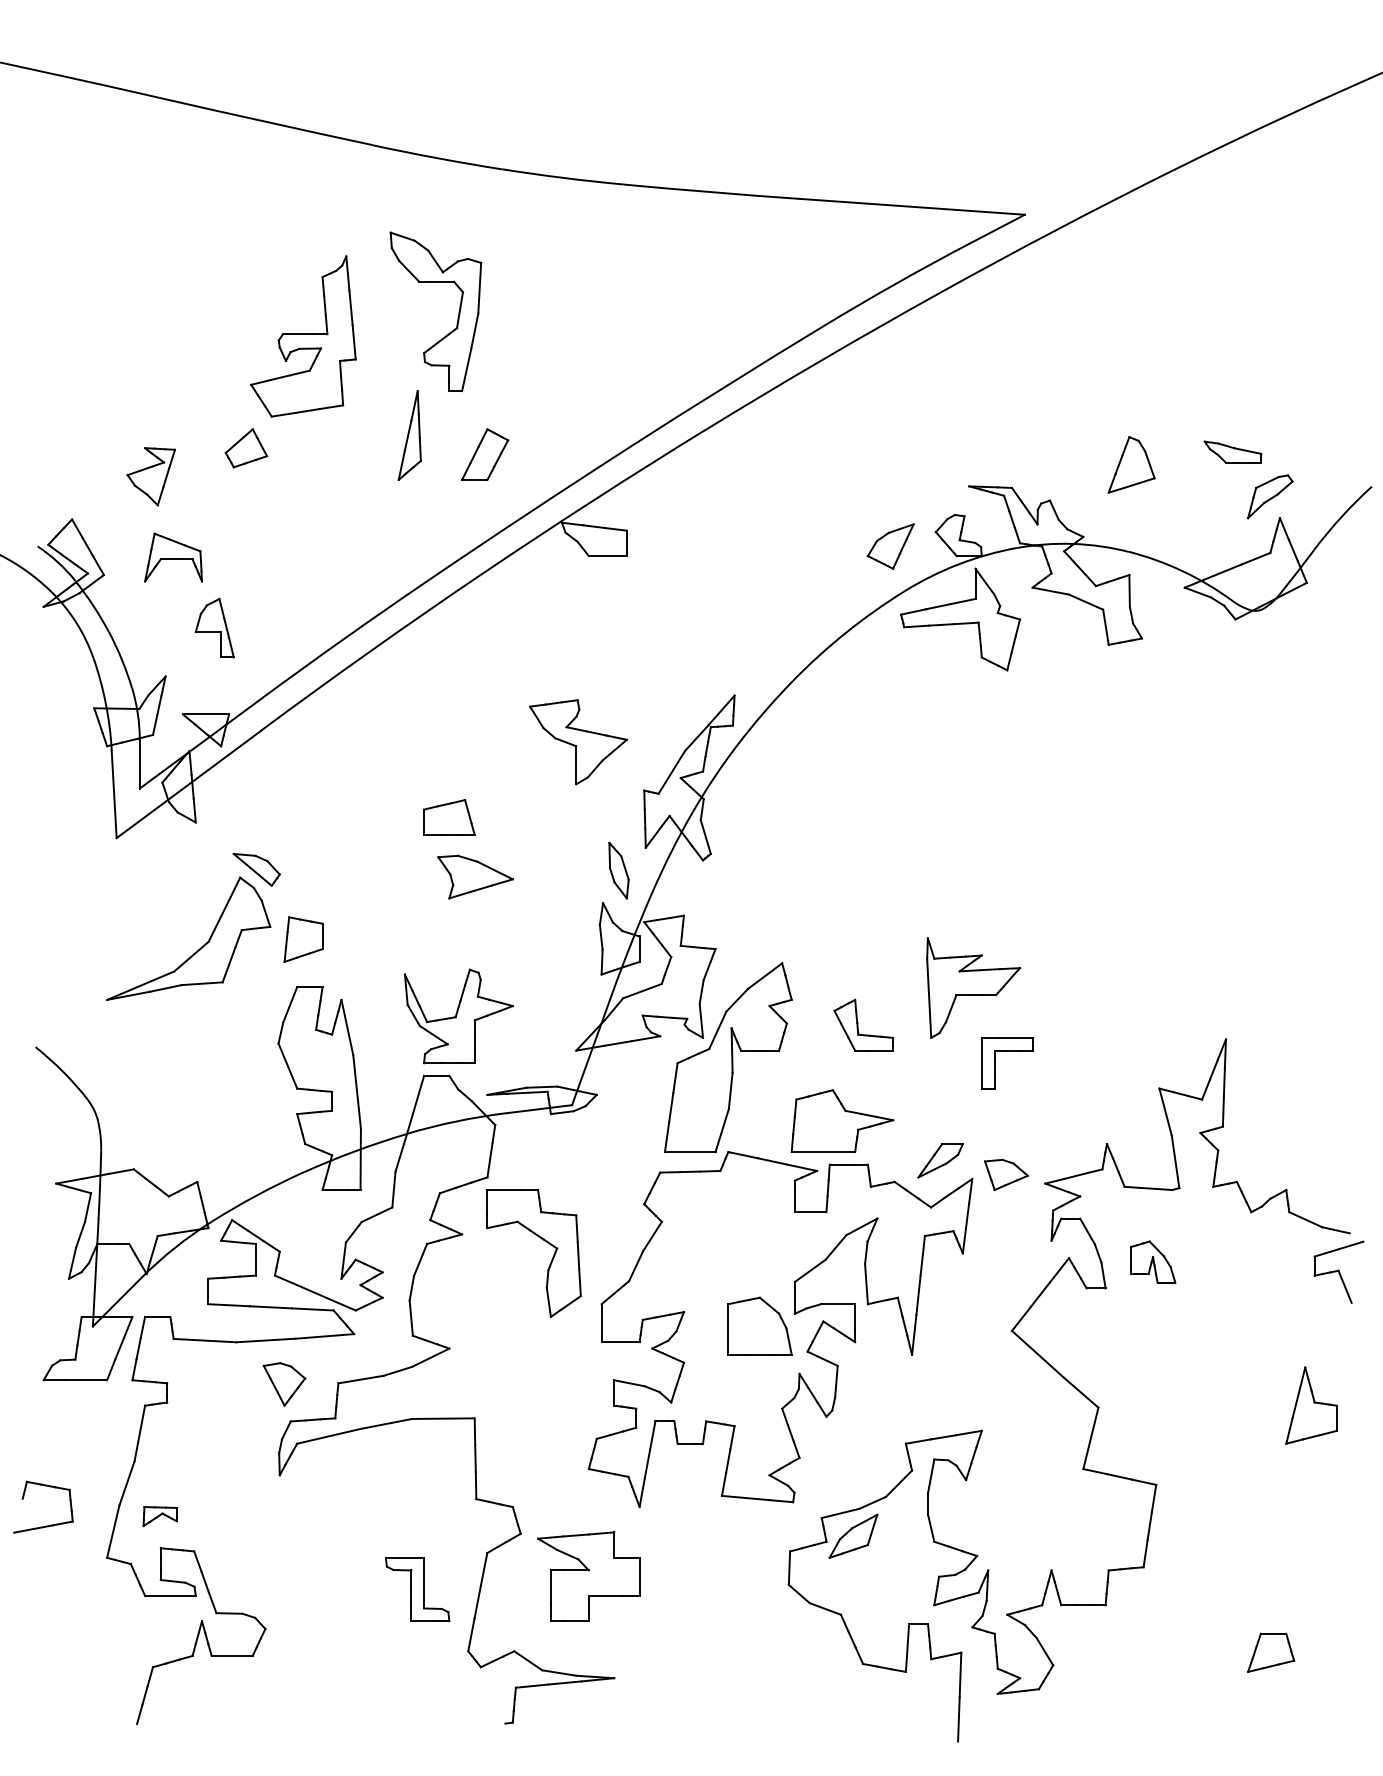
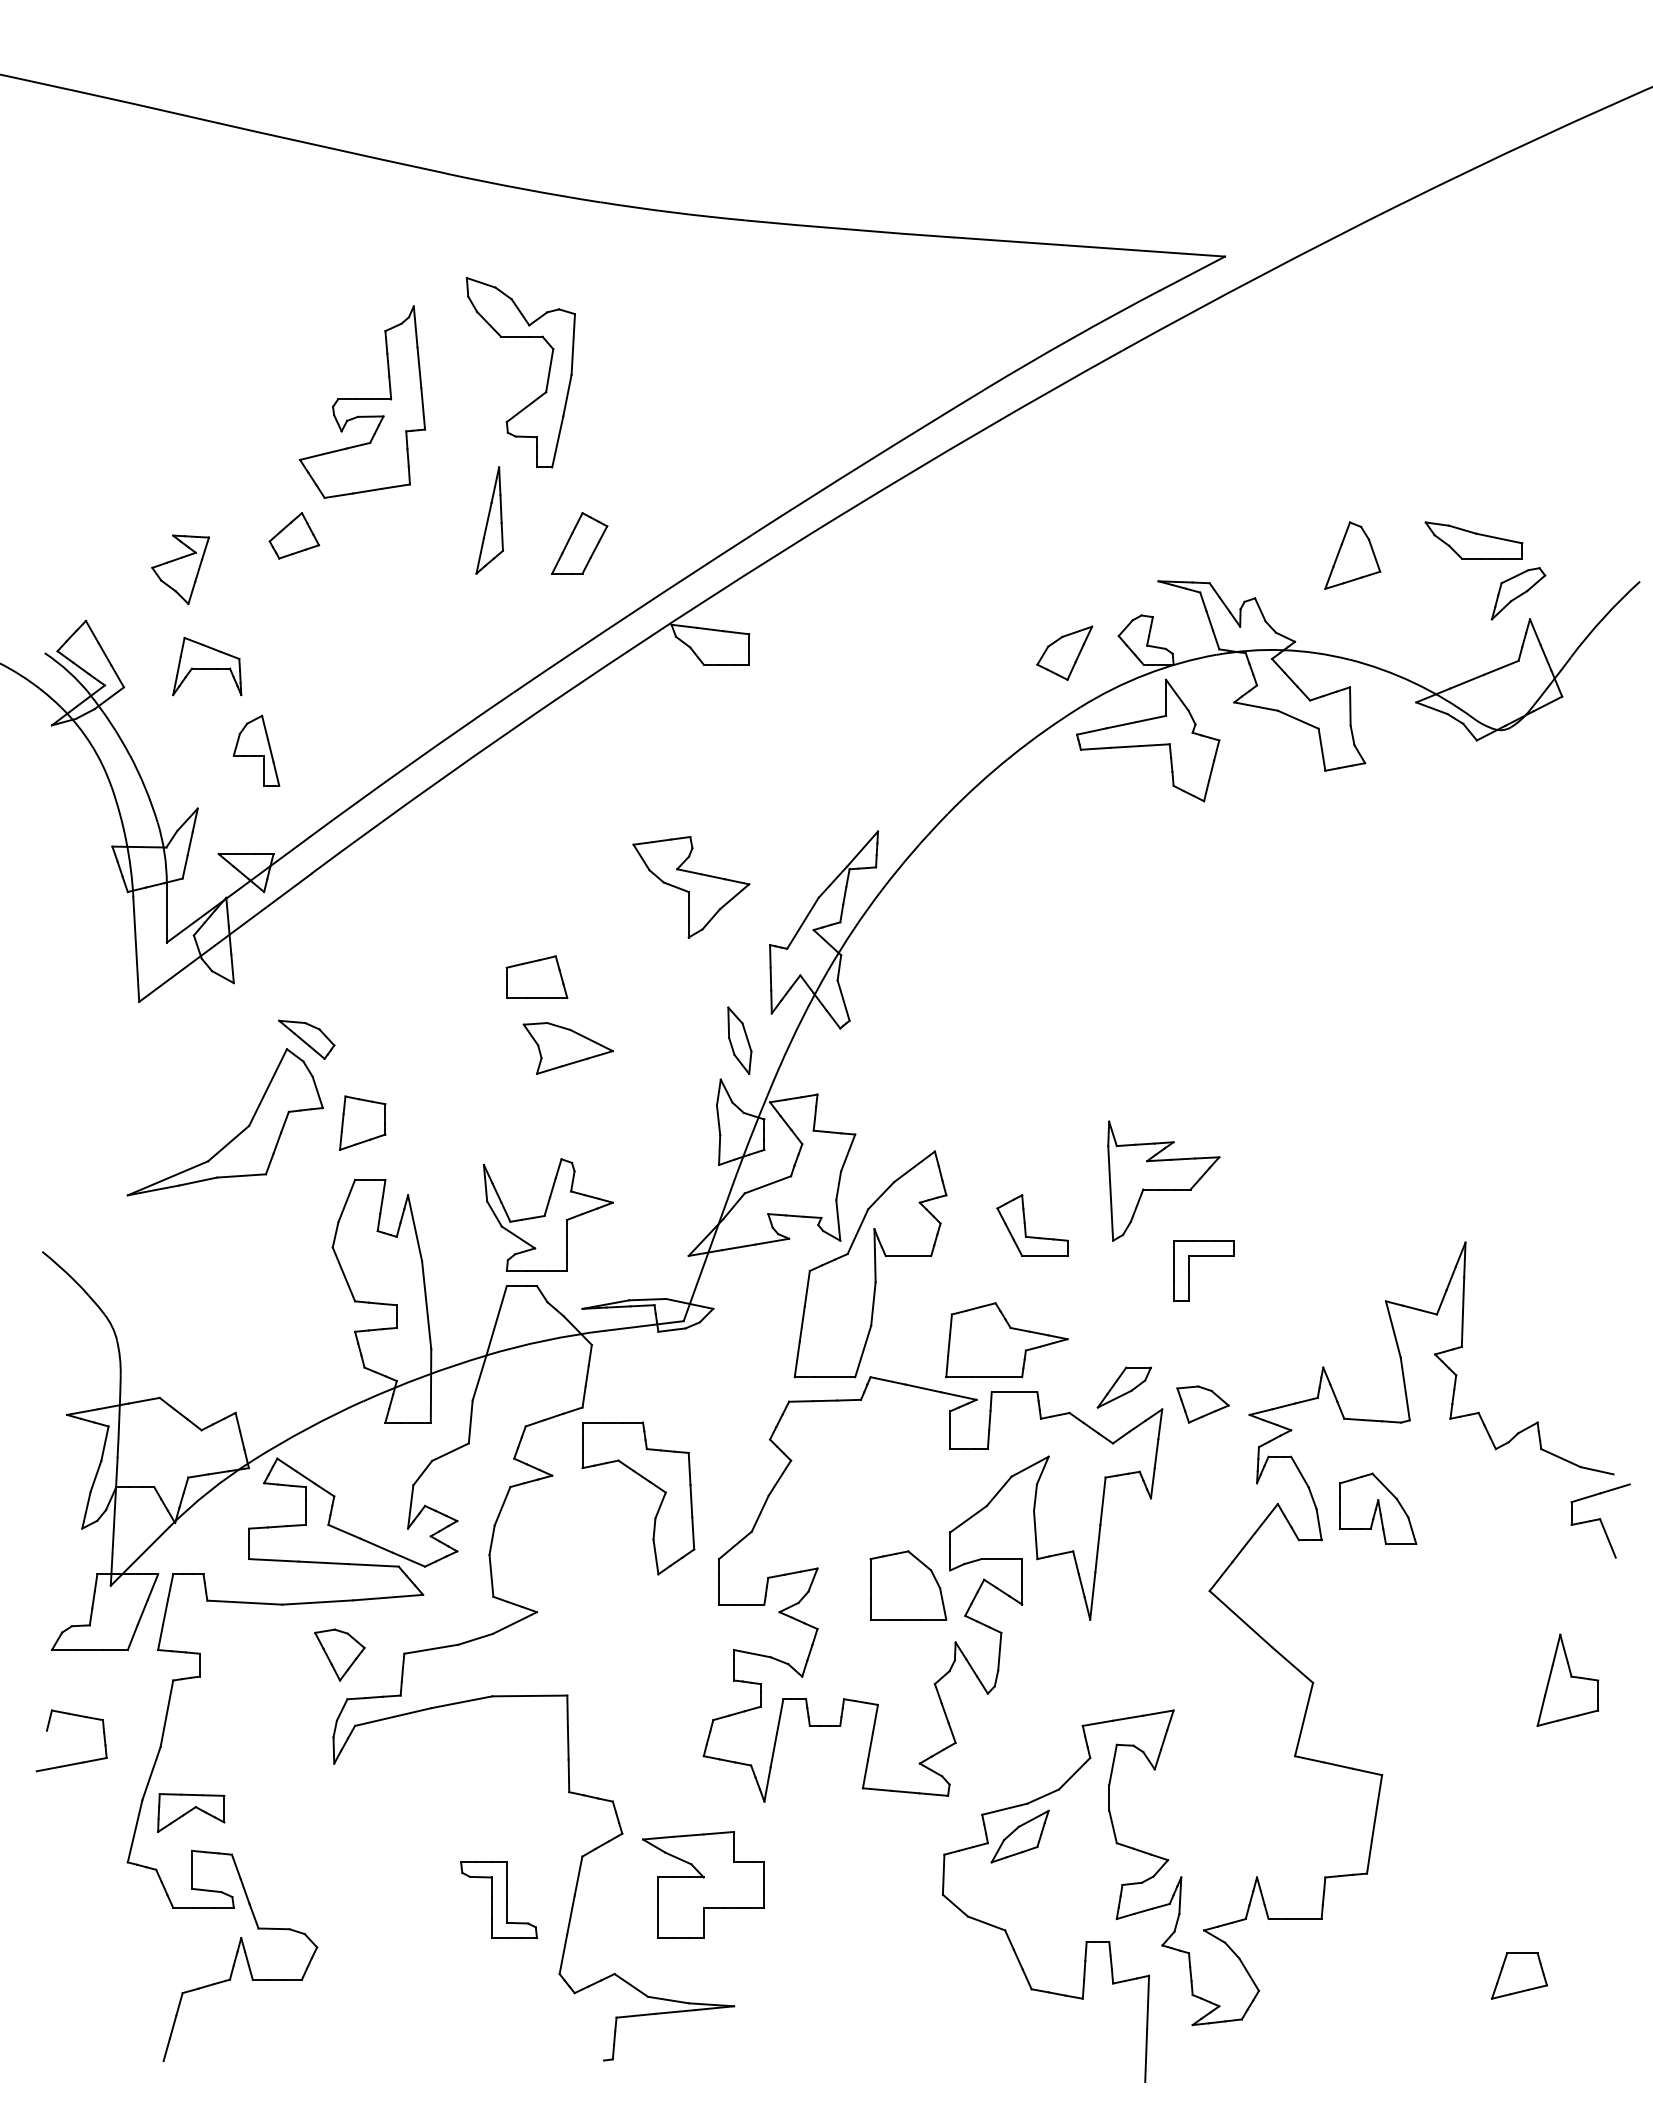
part: (1232, 452) -> (1473, 540), size x1.43
part: (1153, 1261) -> (1378, 1508), size x1.43
part: (160, 1516) -> (191, 1812), size x1.67
part: (47, 1525) -> (76, 1762), moved

